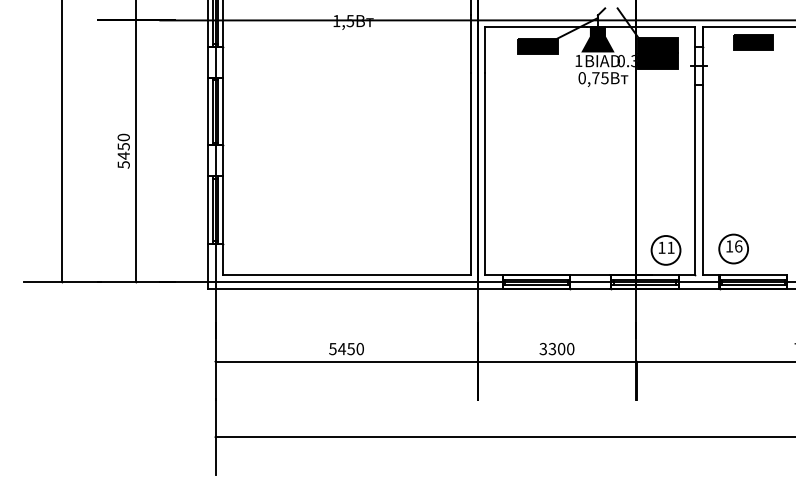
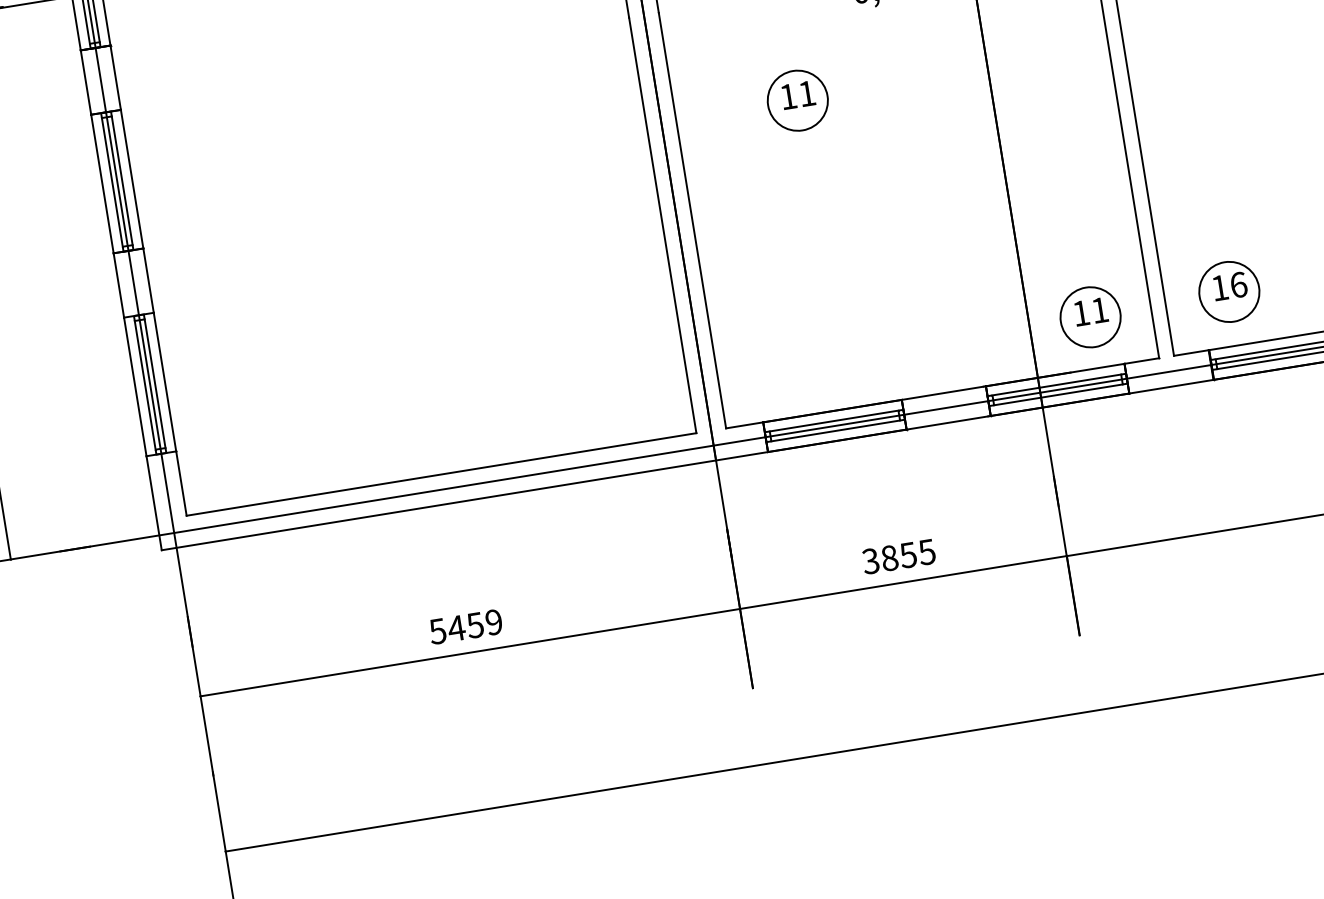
part: (543, 125) -> (796, 101), added
text: (561, 348) -> (908, 554), 3300 -> 3855
text: (359, 349) -> (492, 623), 5450 -> 5459

